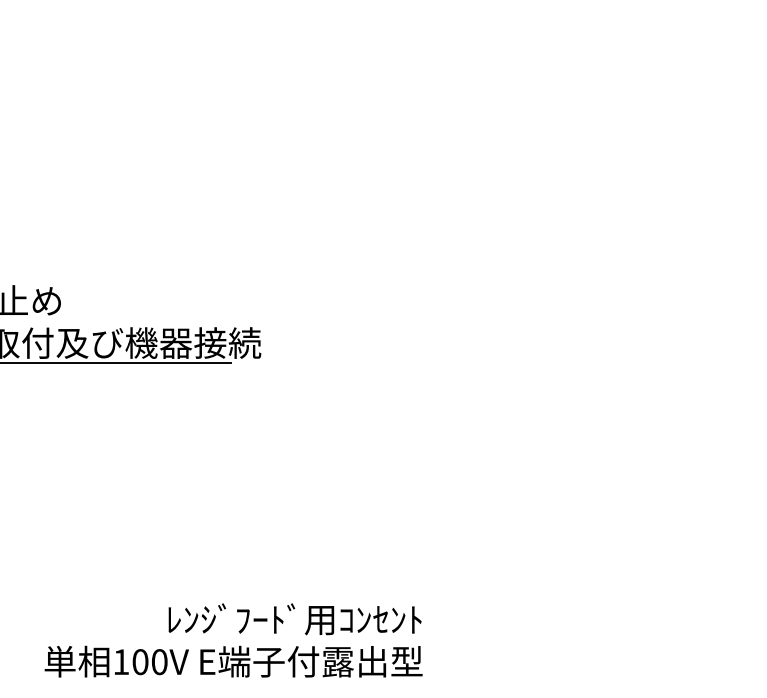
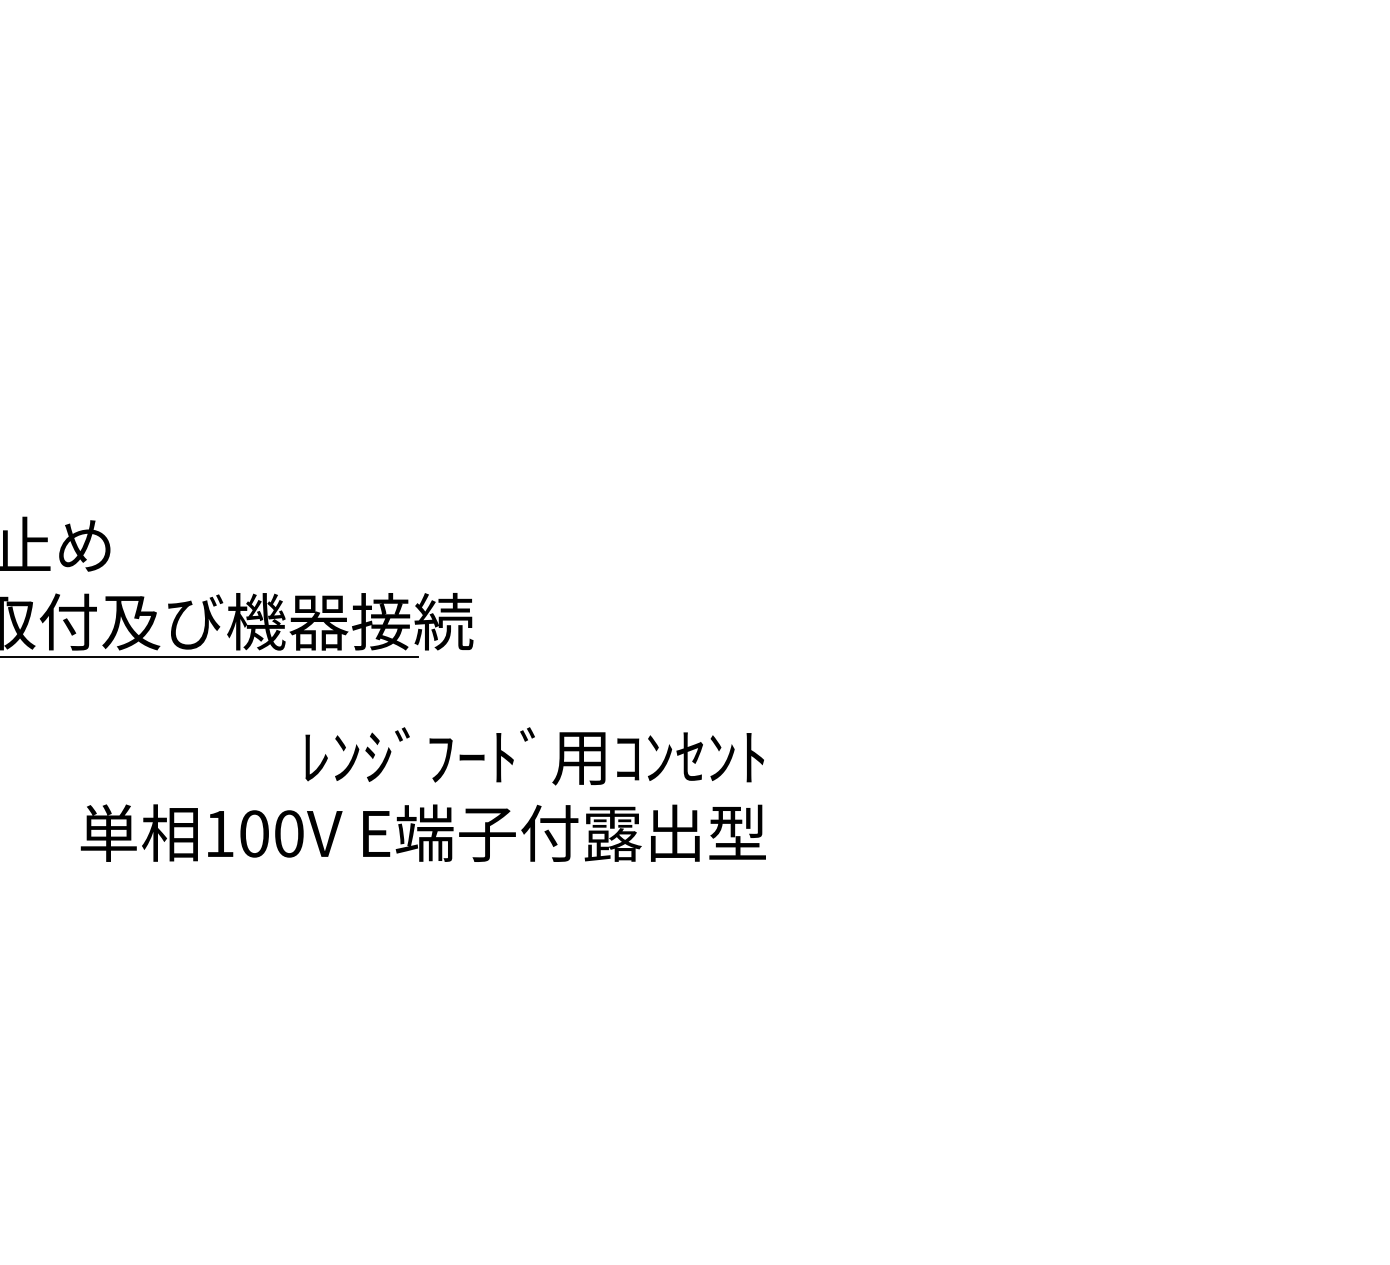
text: (233, 640) -> (423, 794), moved

